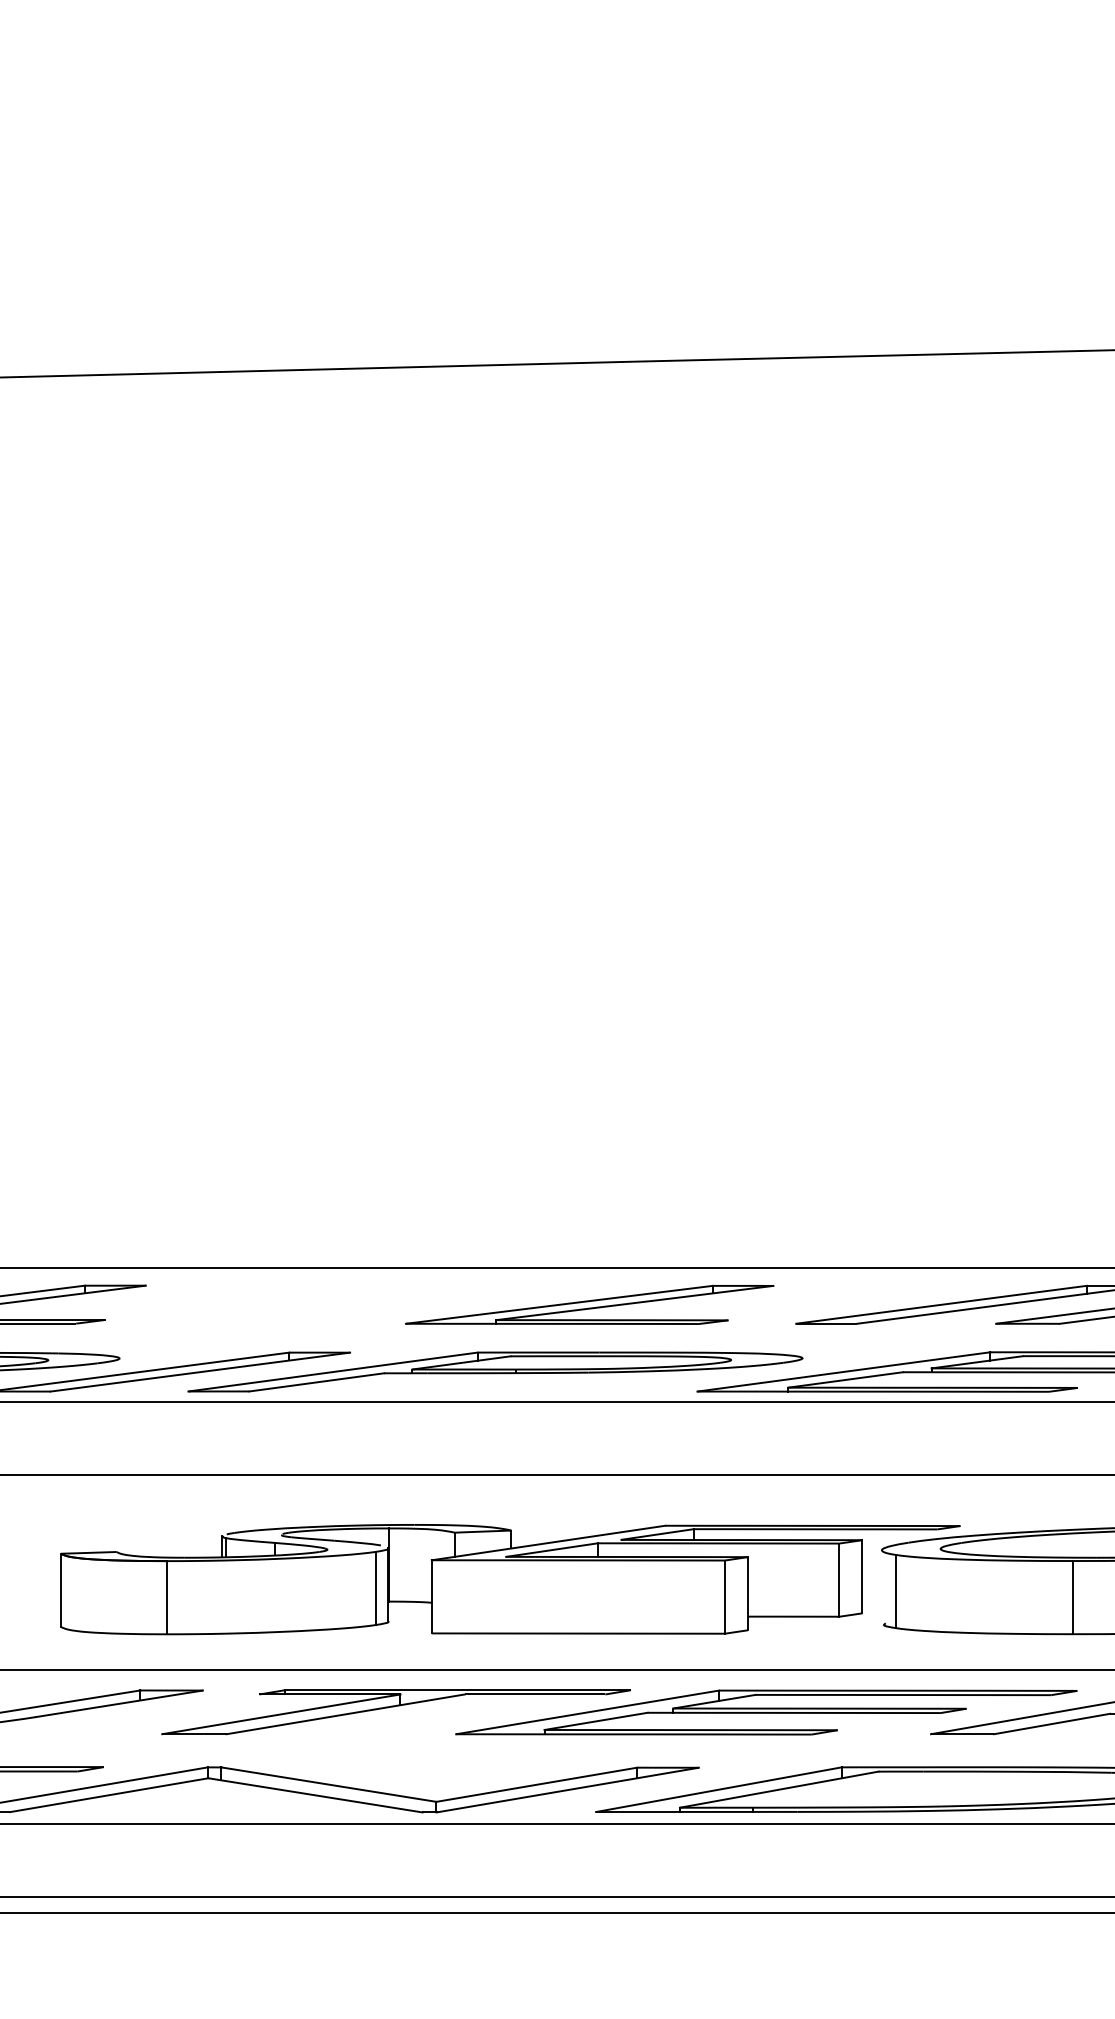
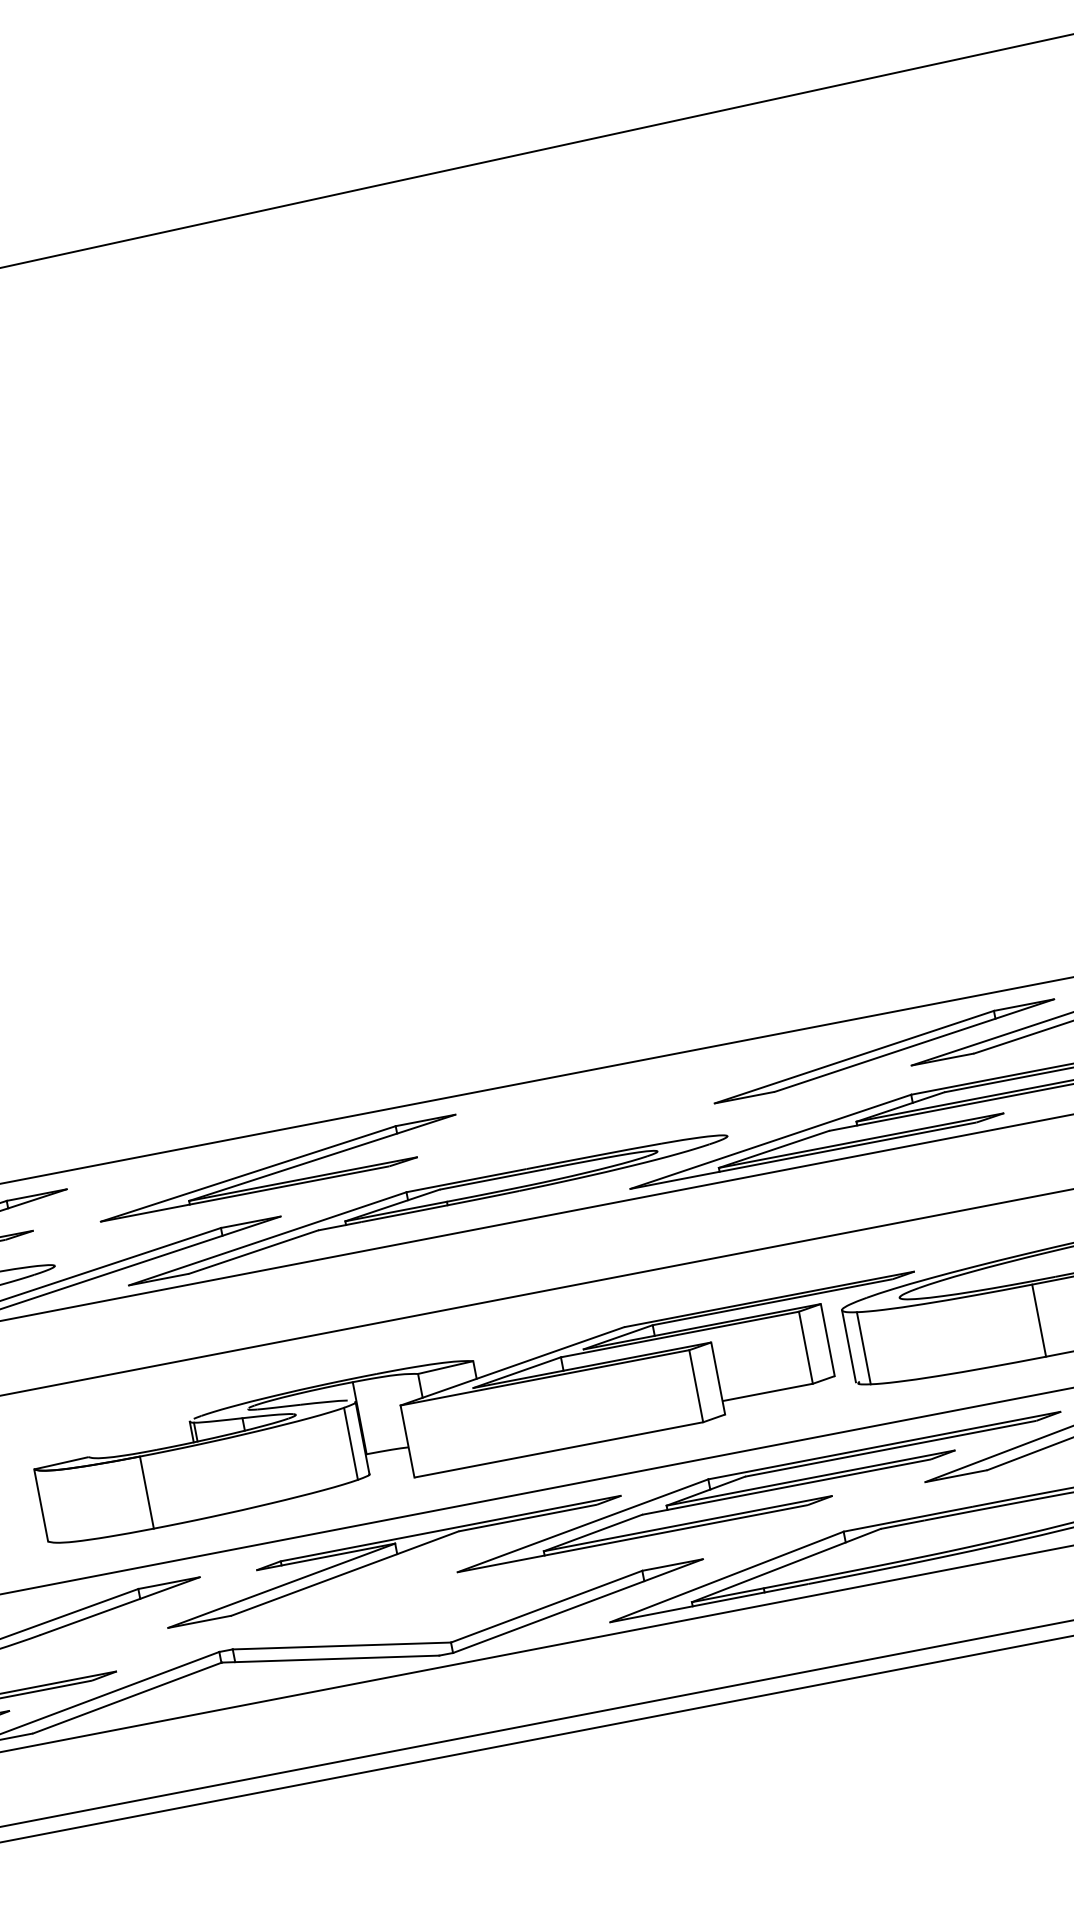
part: (589, 1304) -> (277, 1167), moved
line: (881, 1586) -> (848, 1346), added

